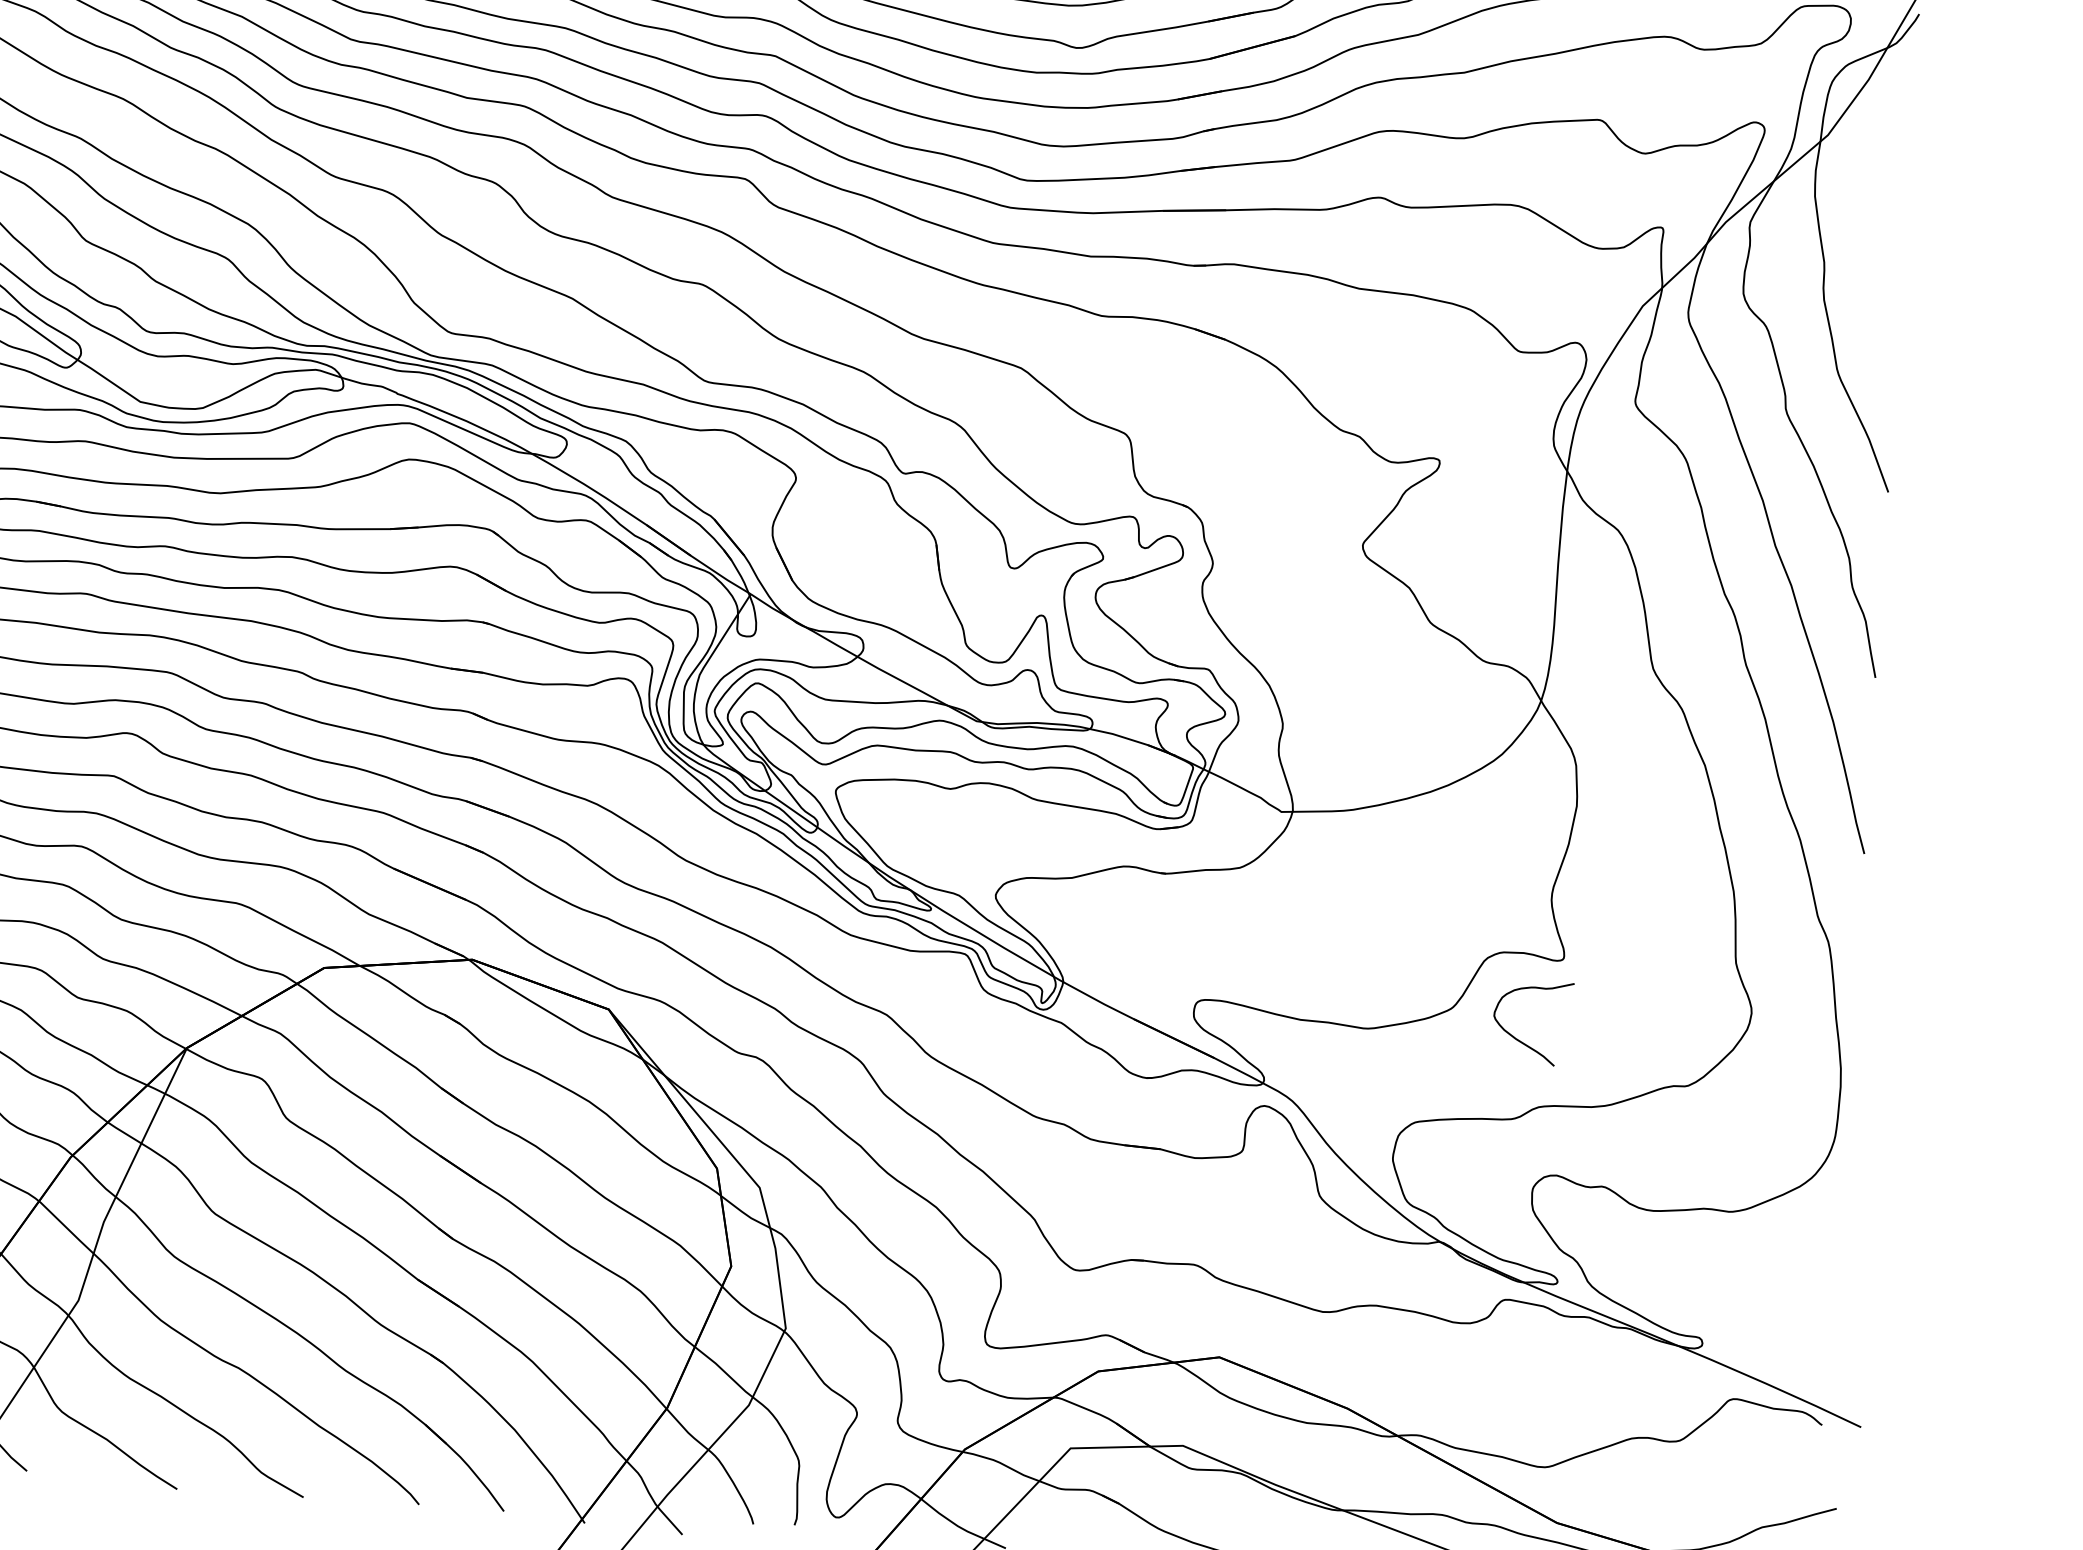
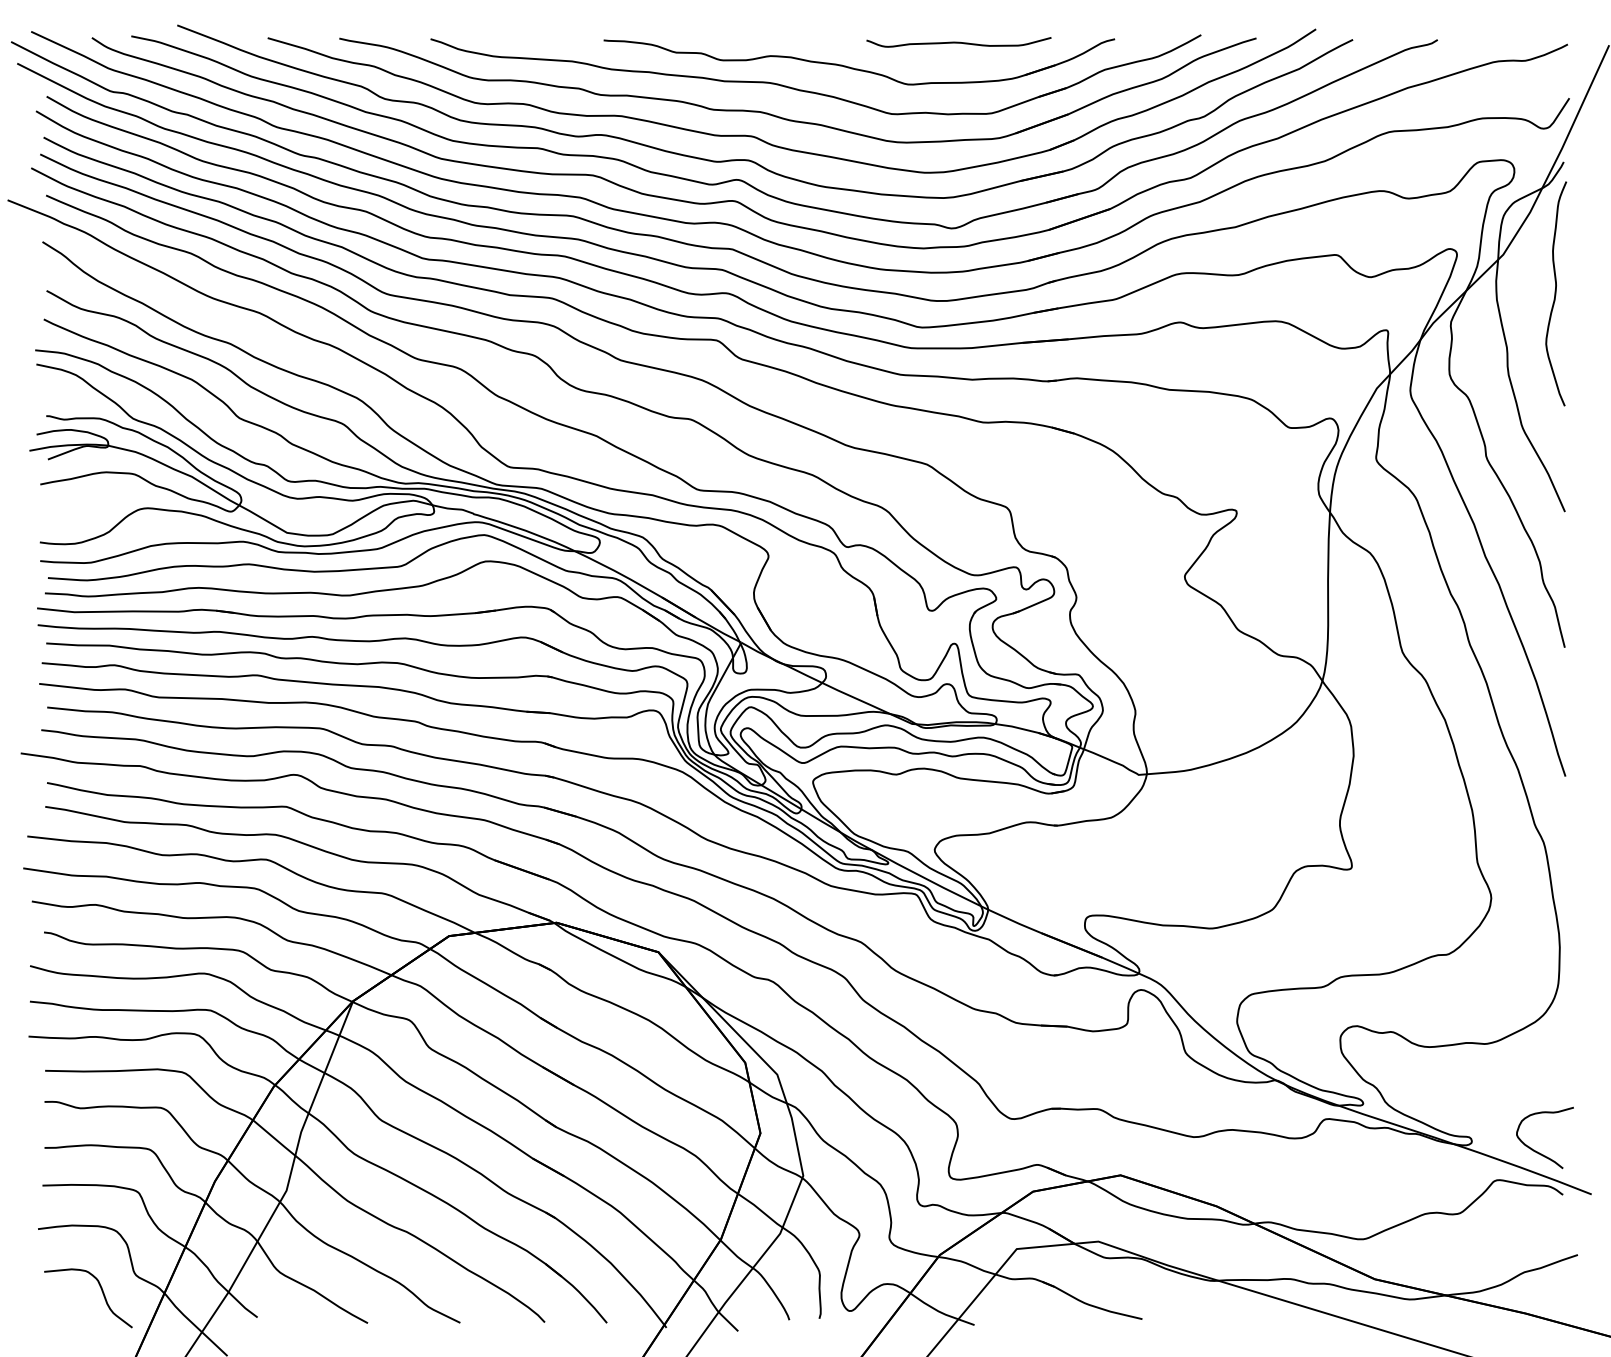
curve: (1897, 193) -> (1556, 293), added
curve: (1516, 1037) -> (1534, 1149), moved

